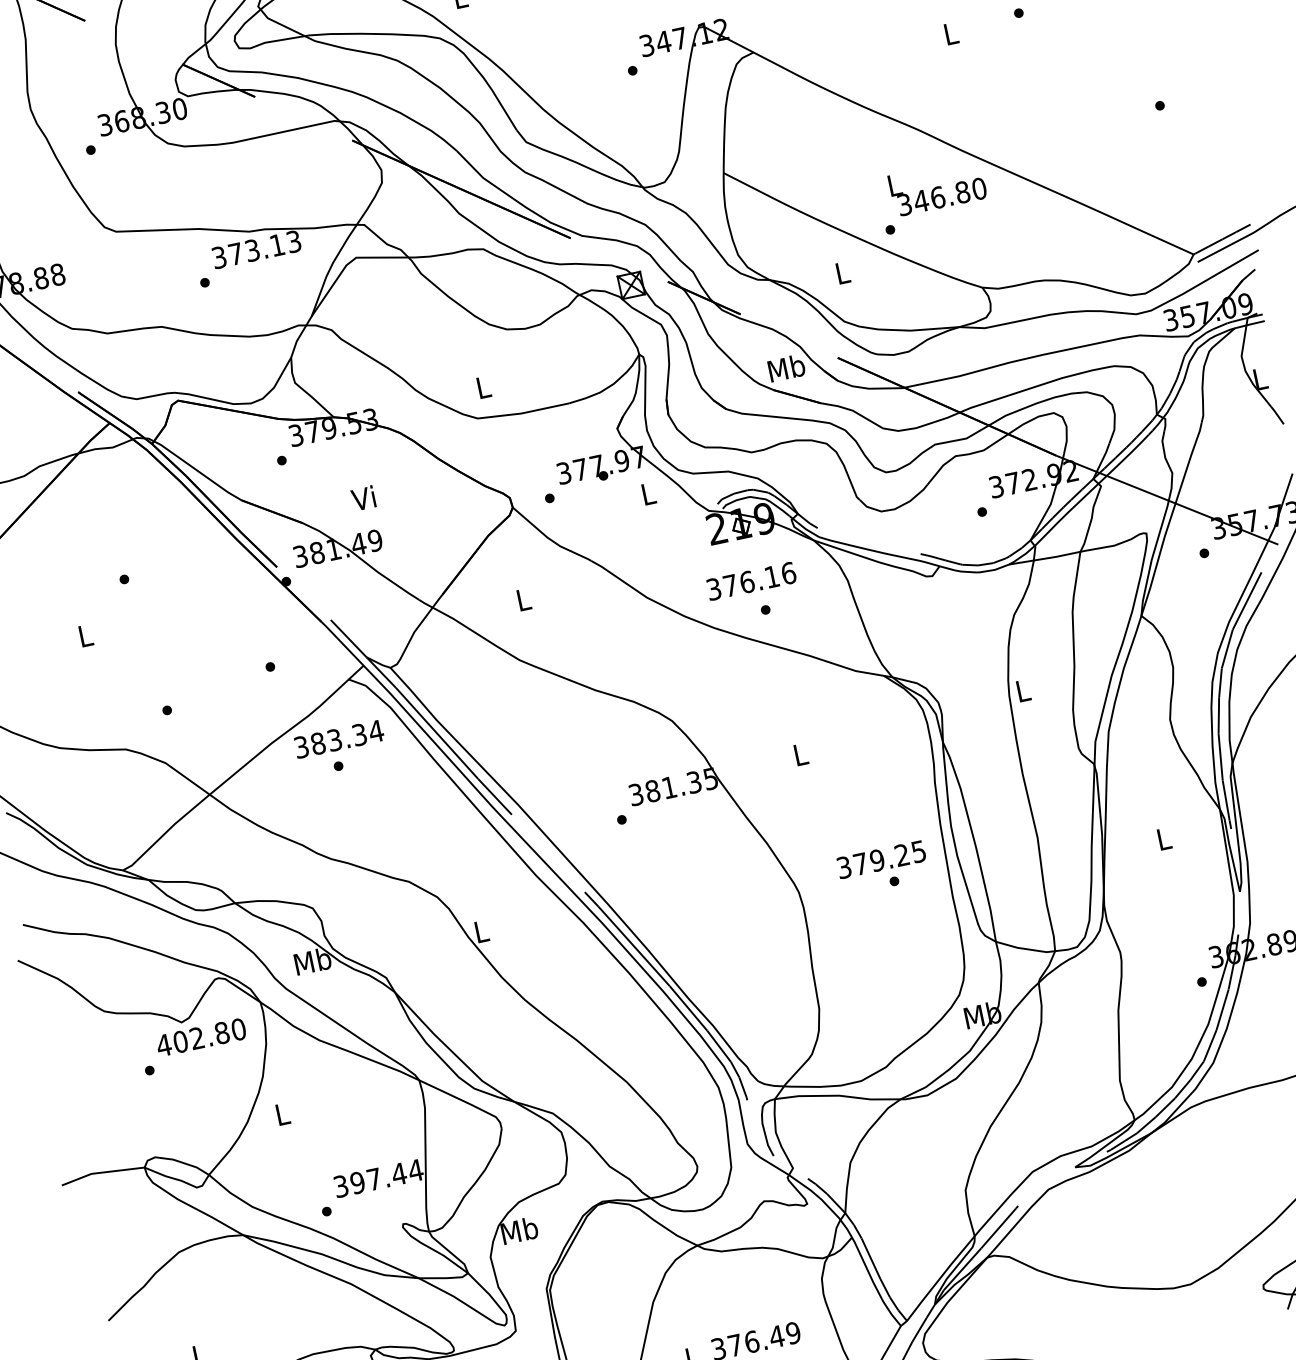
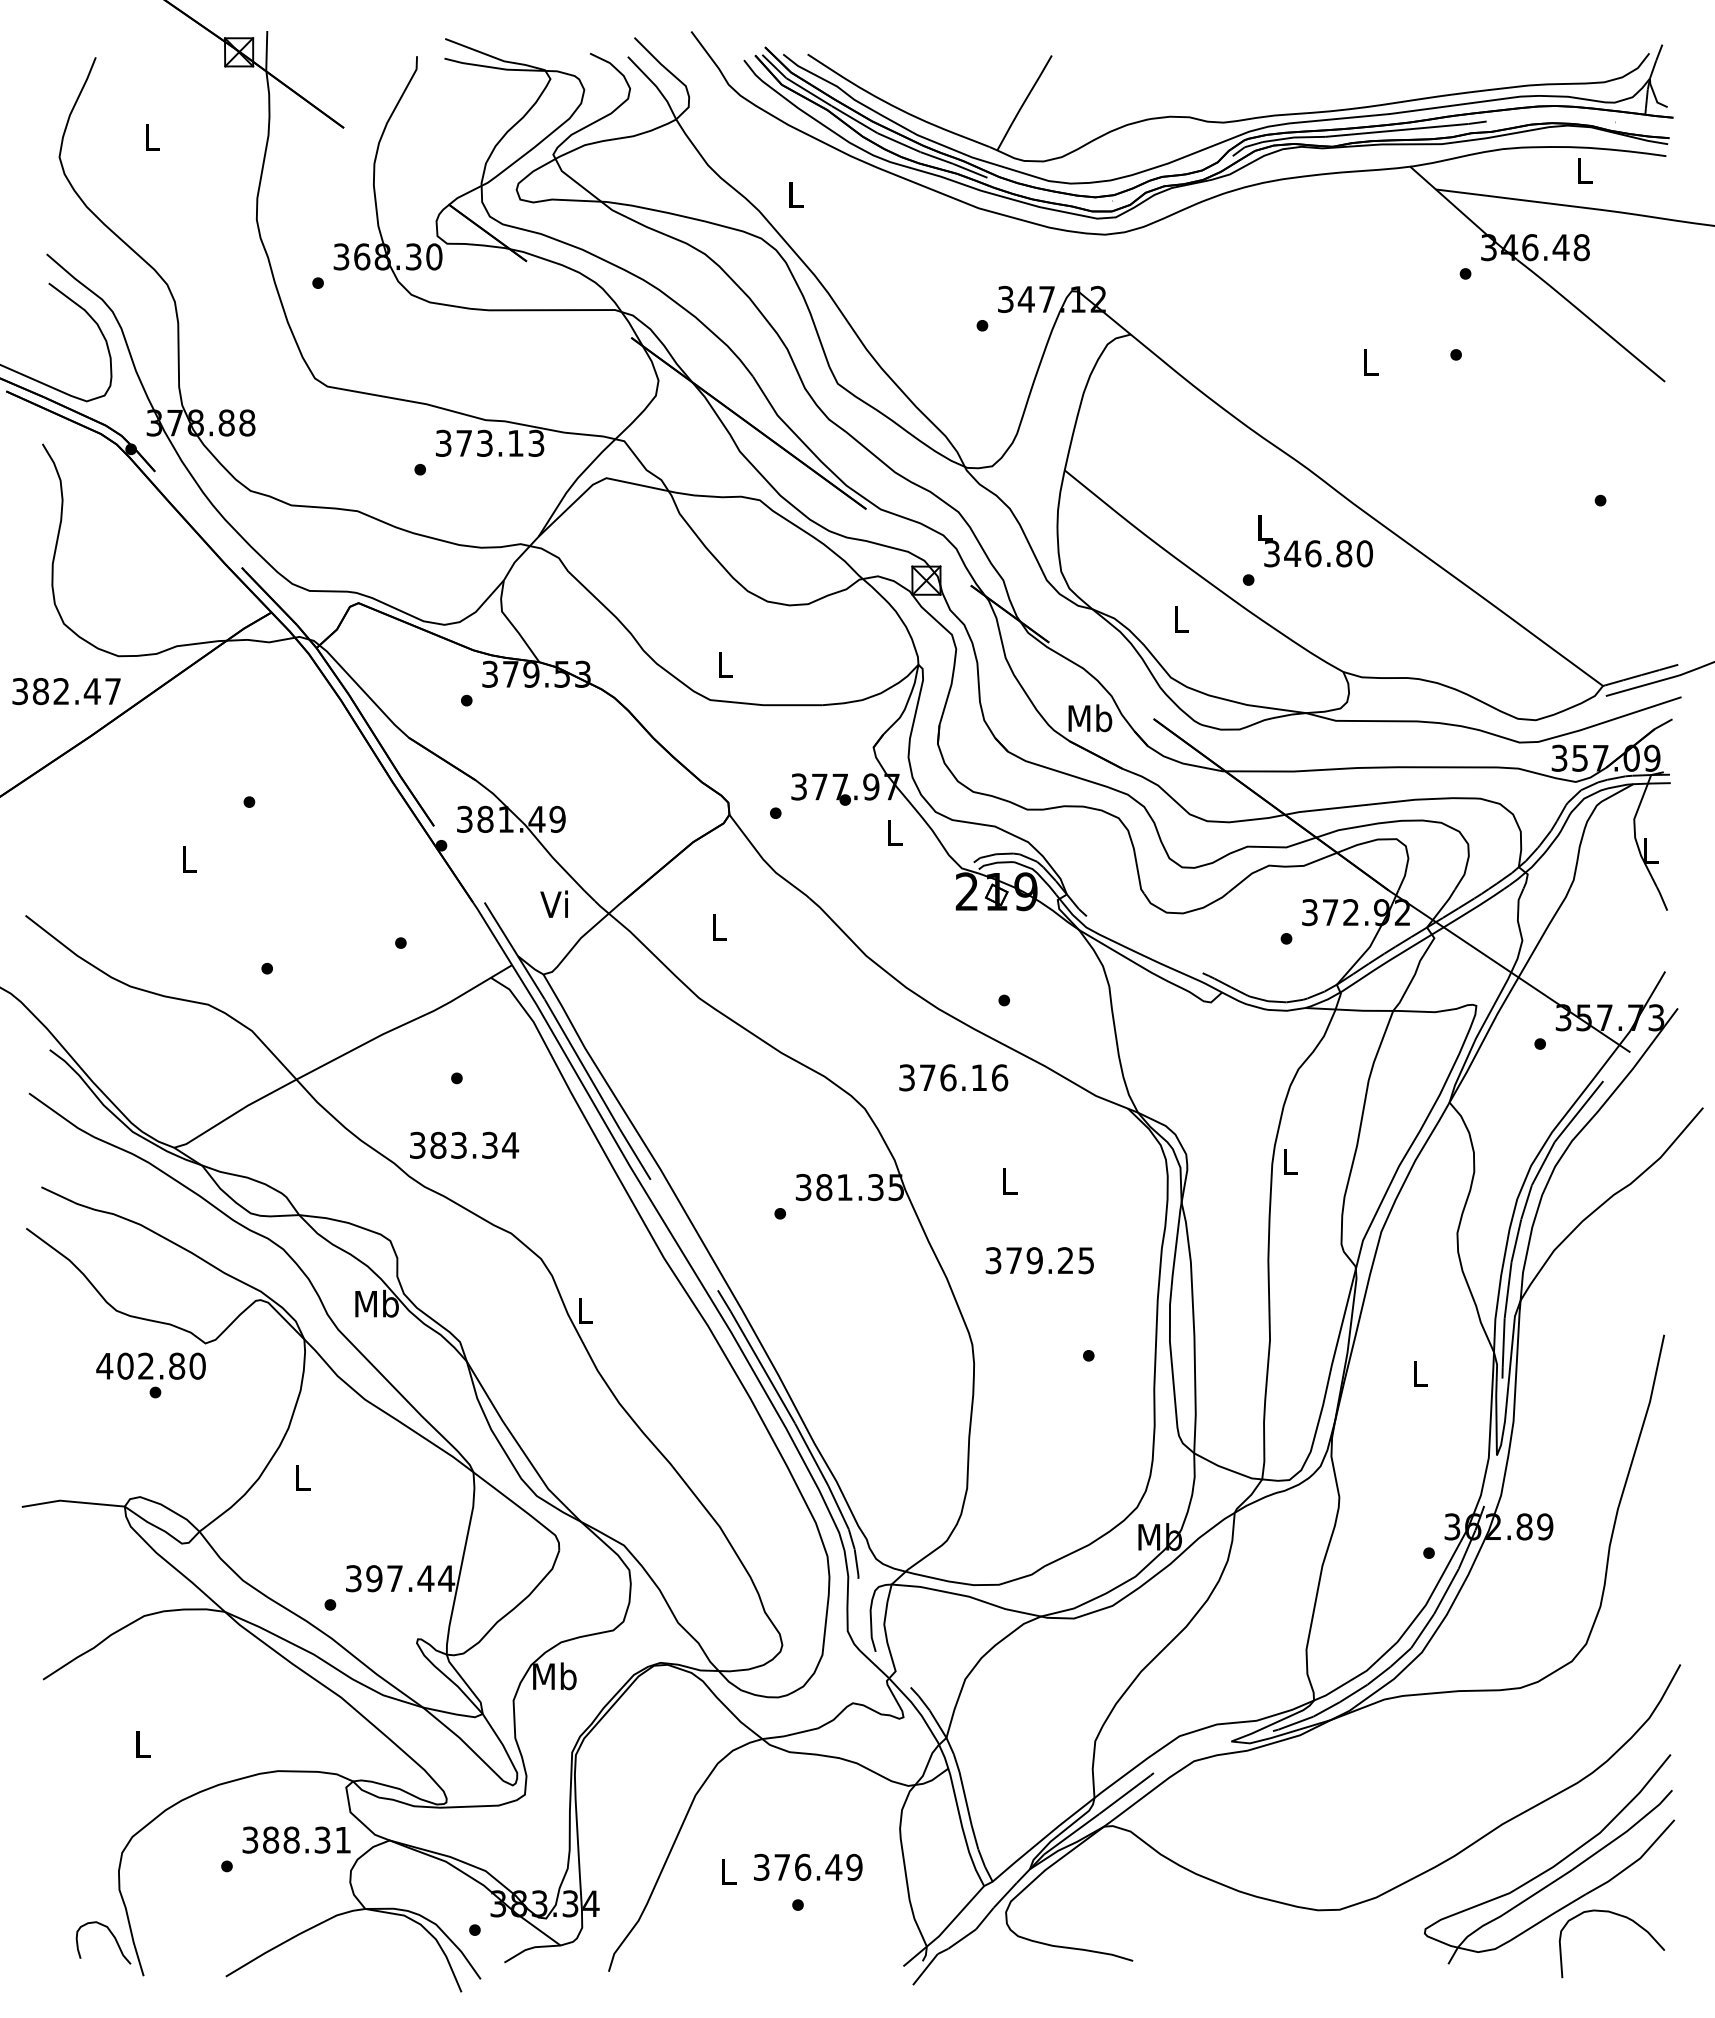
text: (362, 497) -> (553, 903), moved
text: (751, 581) -> (953, 1077), moved
text: (339, 738) -> (464, 1144), moved
text: (881, 859) -> (1039, 1260), moved
text: (200, 1037) -> (150, 1365), moved

